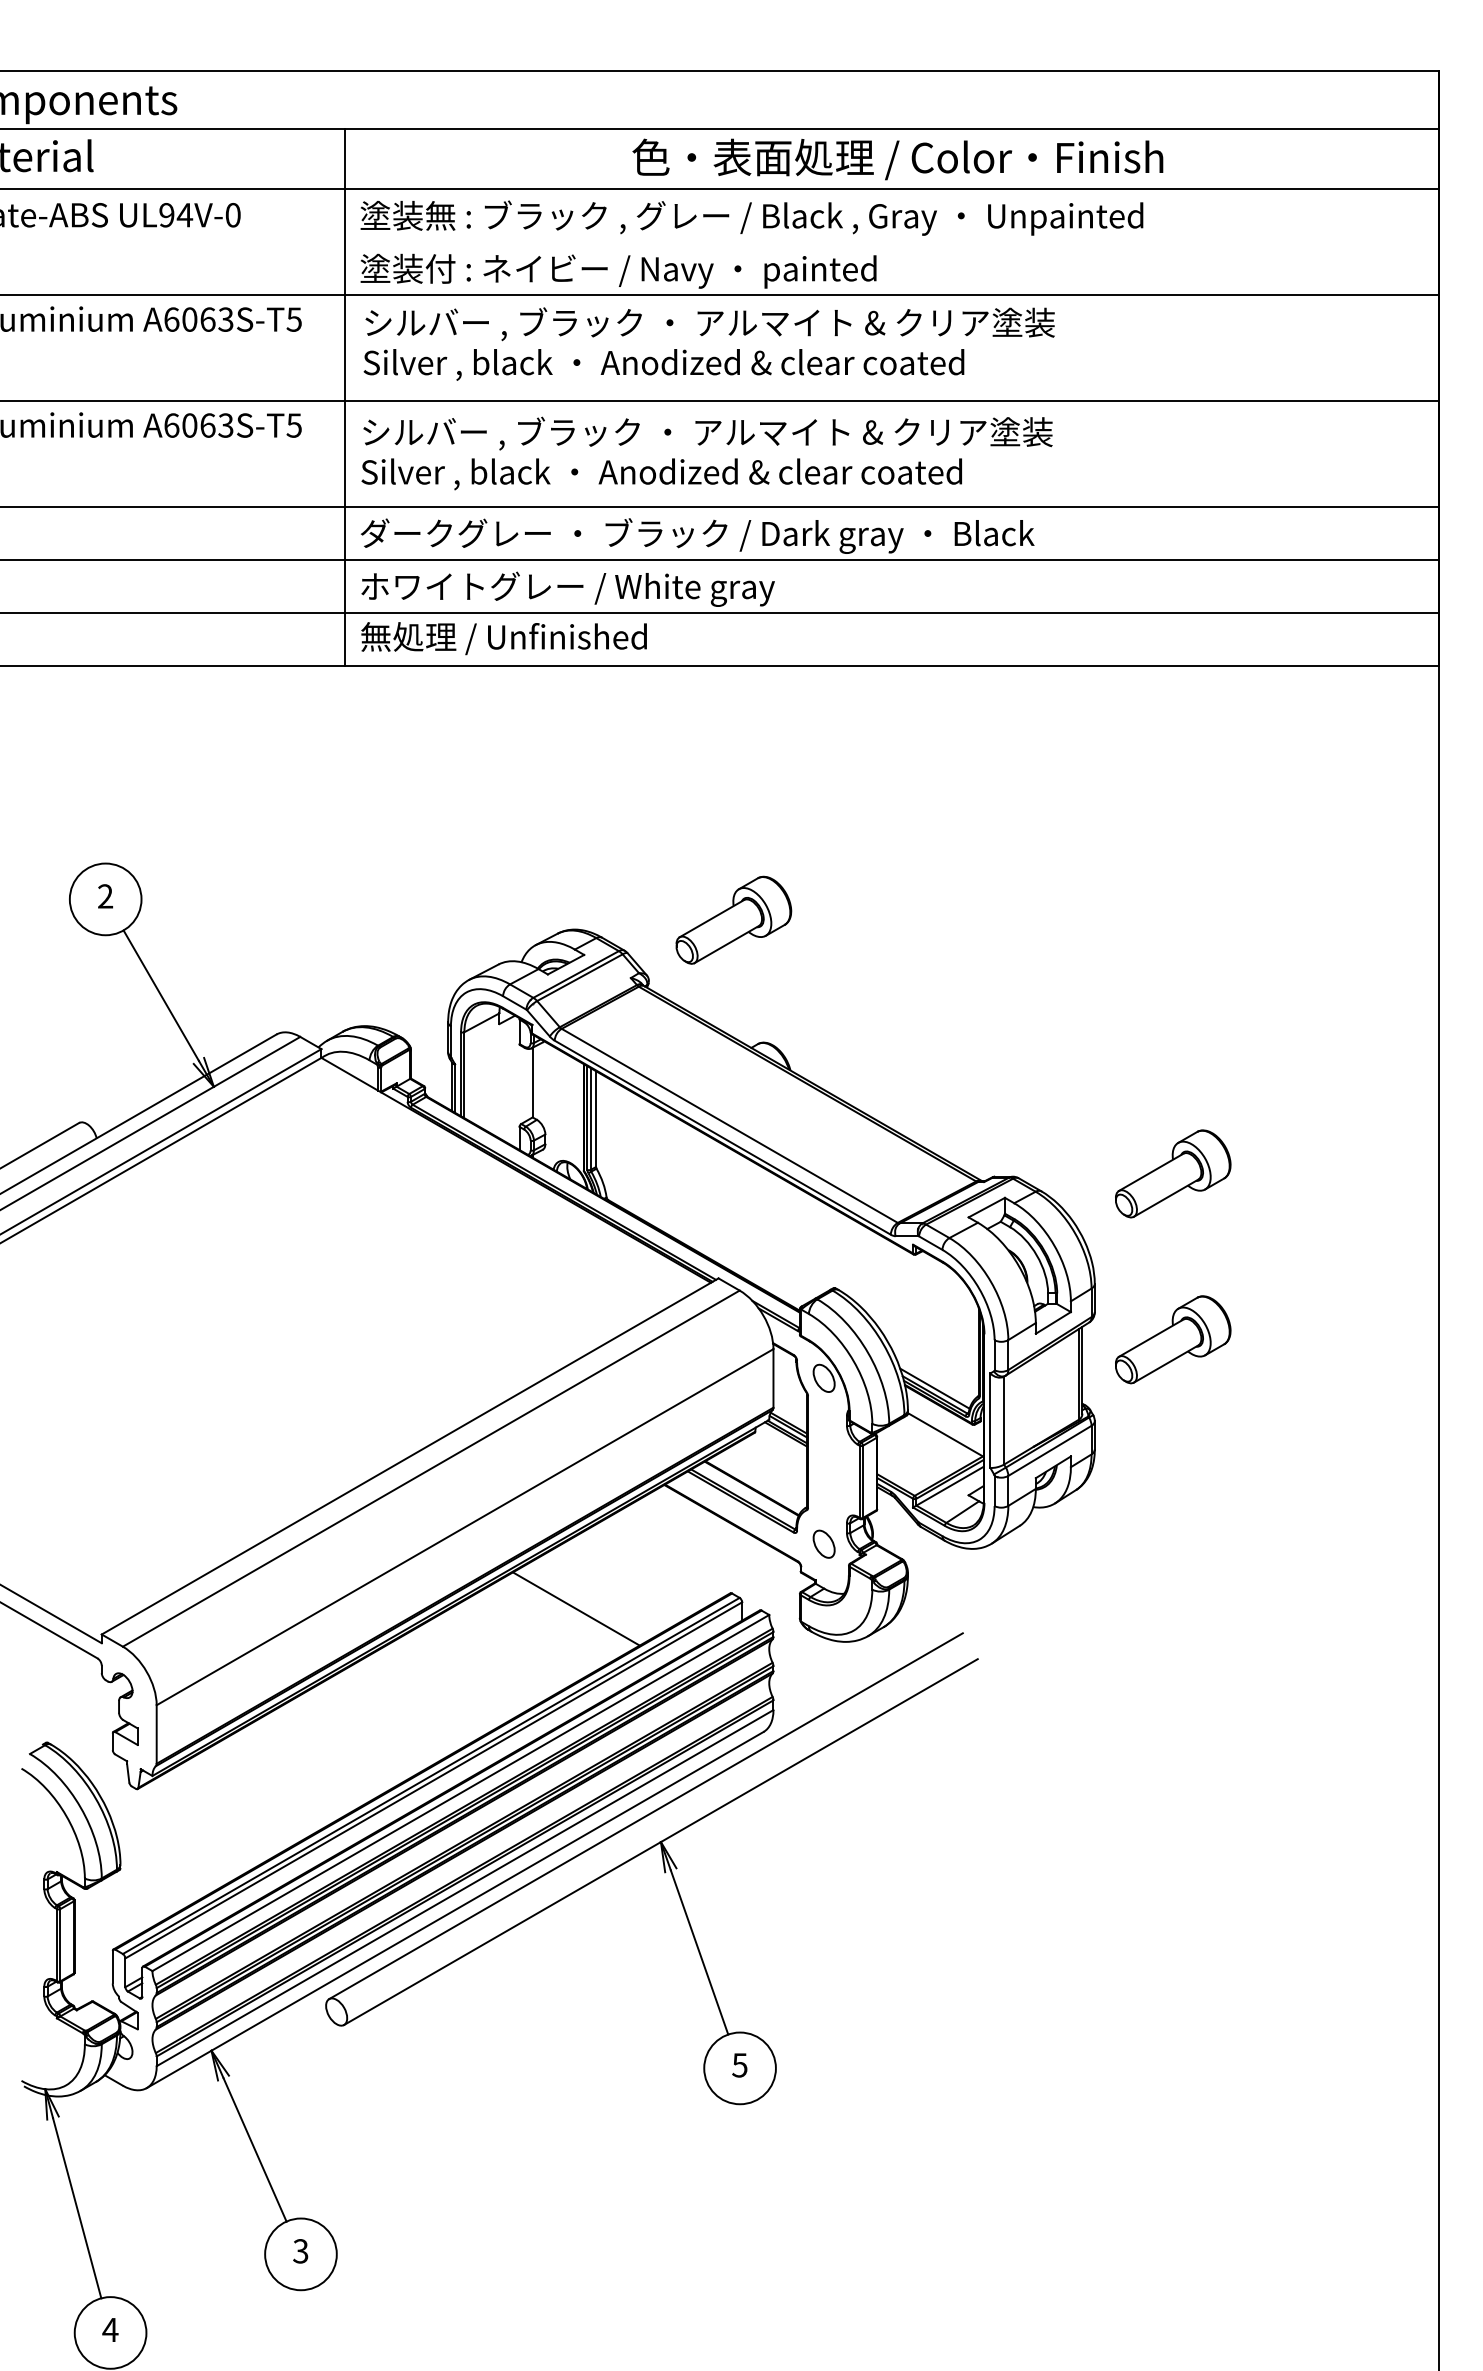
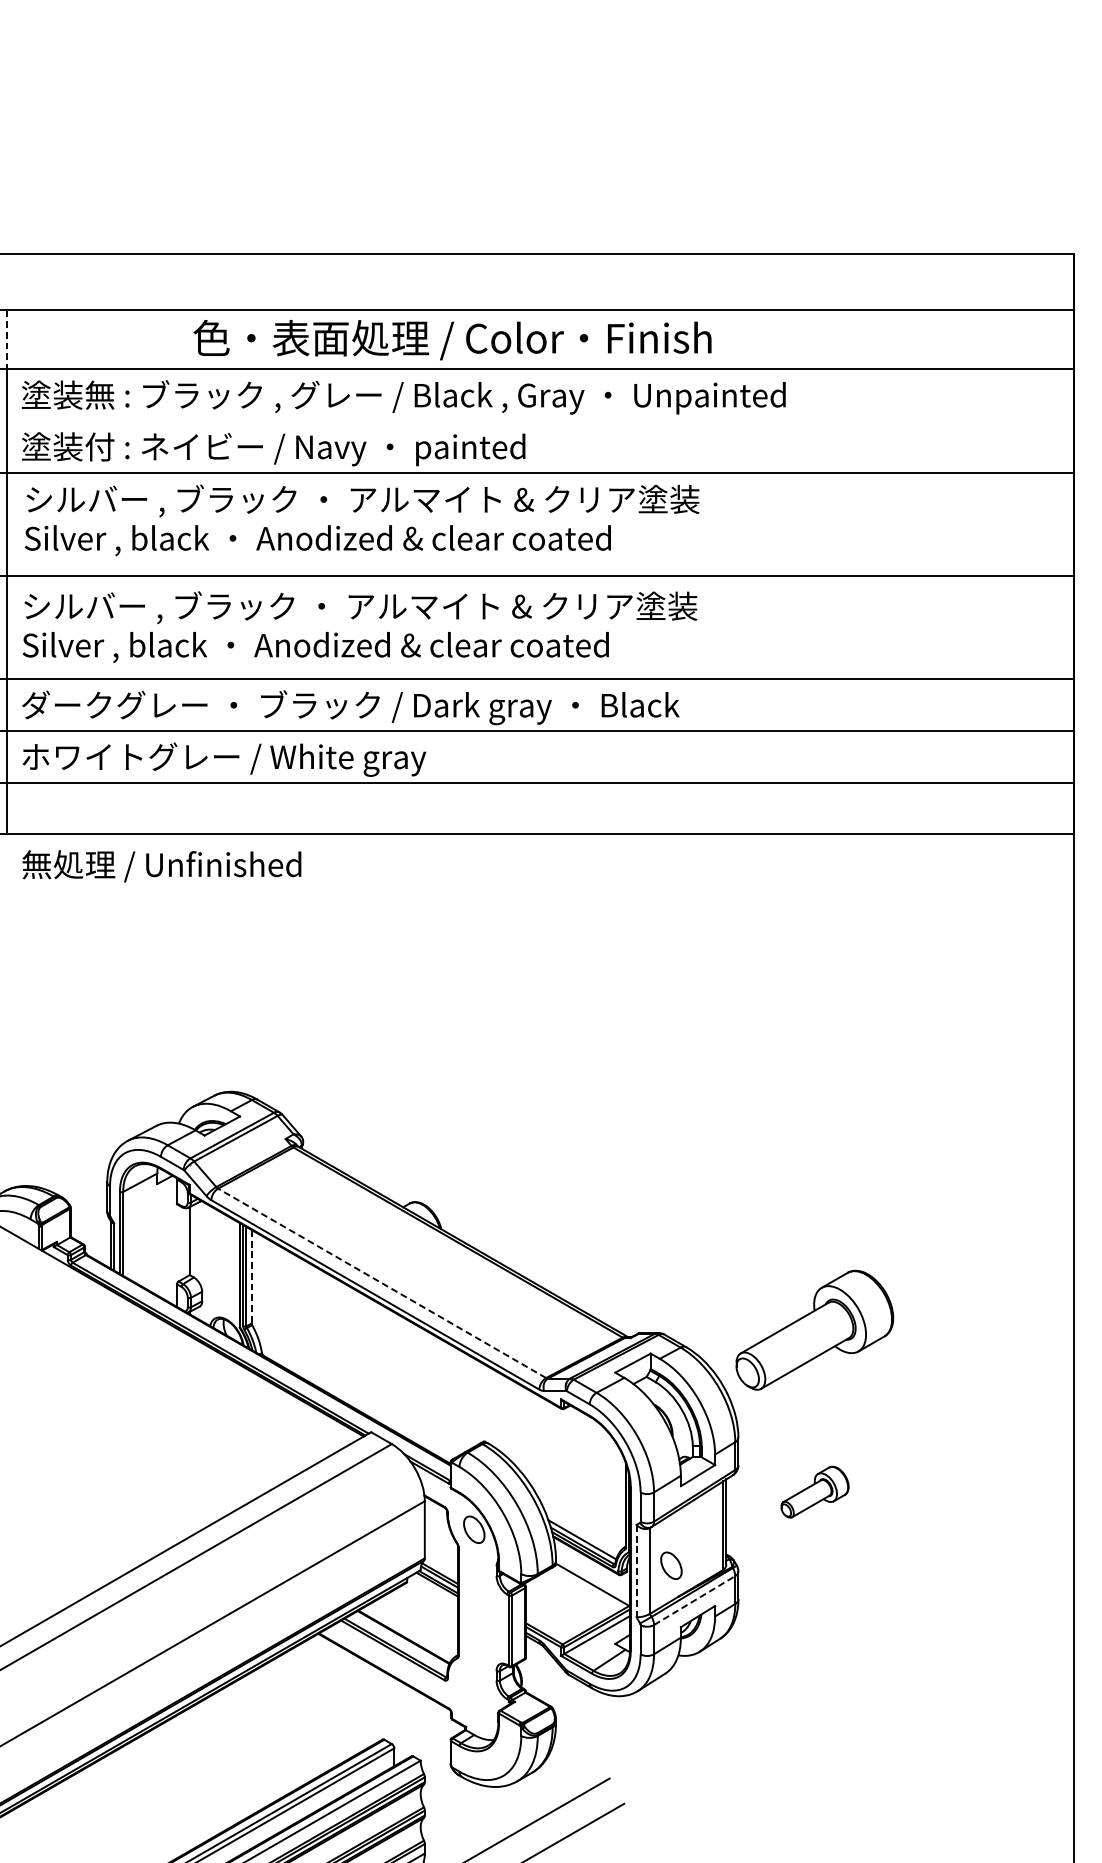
line: (344, 159) -> (6, 340), solid -> dashed
text: (897, 159) -> (452, 340), moved
text: (503, 638) -> (161, 866), moved
part: (733, 919) -> (385, 1081), removed
line: (596, 1119) -> (252, 1277), solid -> dashed
line: (729, 1125) -> (381, 1282), solid -> dashed
part: (1173, 1173) -> (815, 1329), size x1.4
part: (1173, 1339) -> (815, 1491), size x0.6
line: (990, 1421) -> (636, 1571), solid -> dashed
line: (1049, 1450) -> (694, 1600), solid -> dashed
part: (823, 1543) -> (670, 1565), moved
line: (575, 1608) -> (231, 1754), removed

